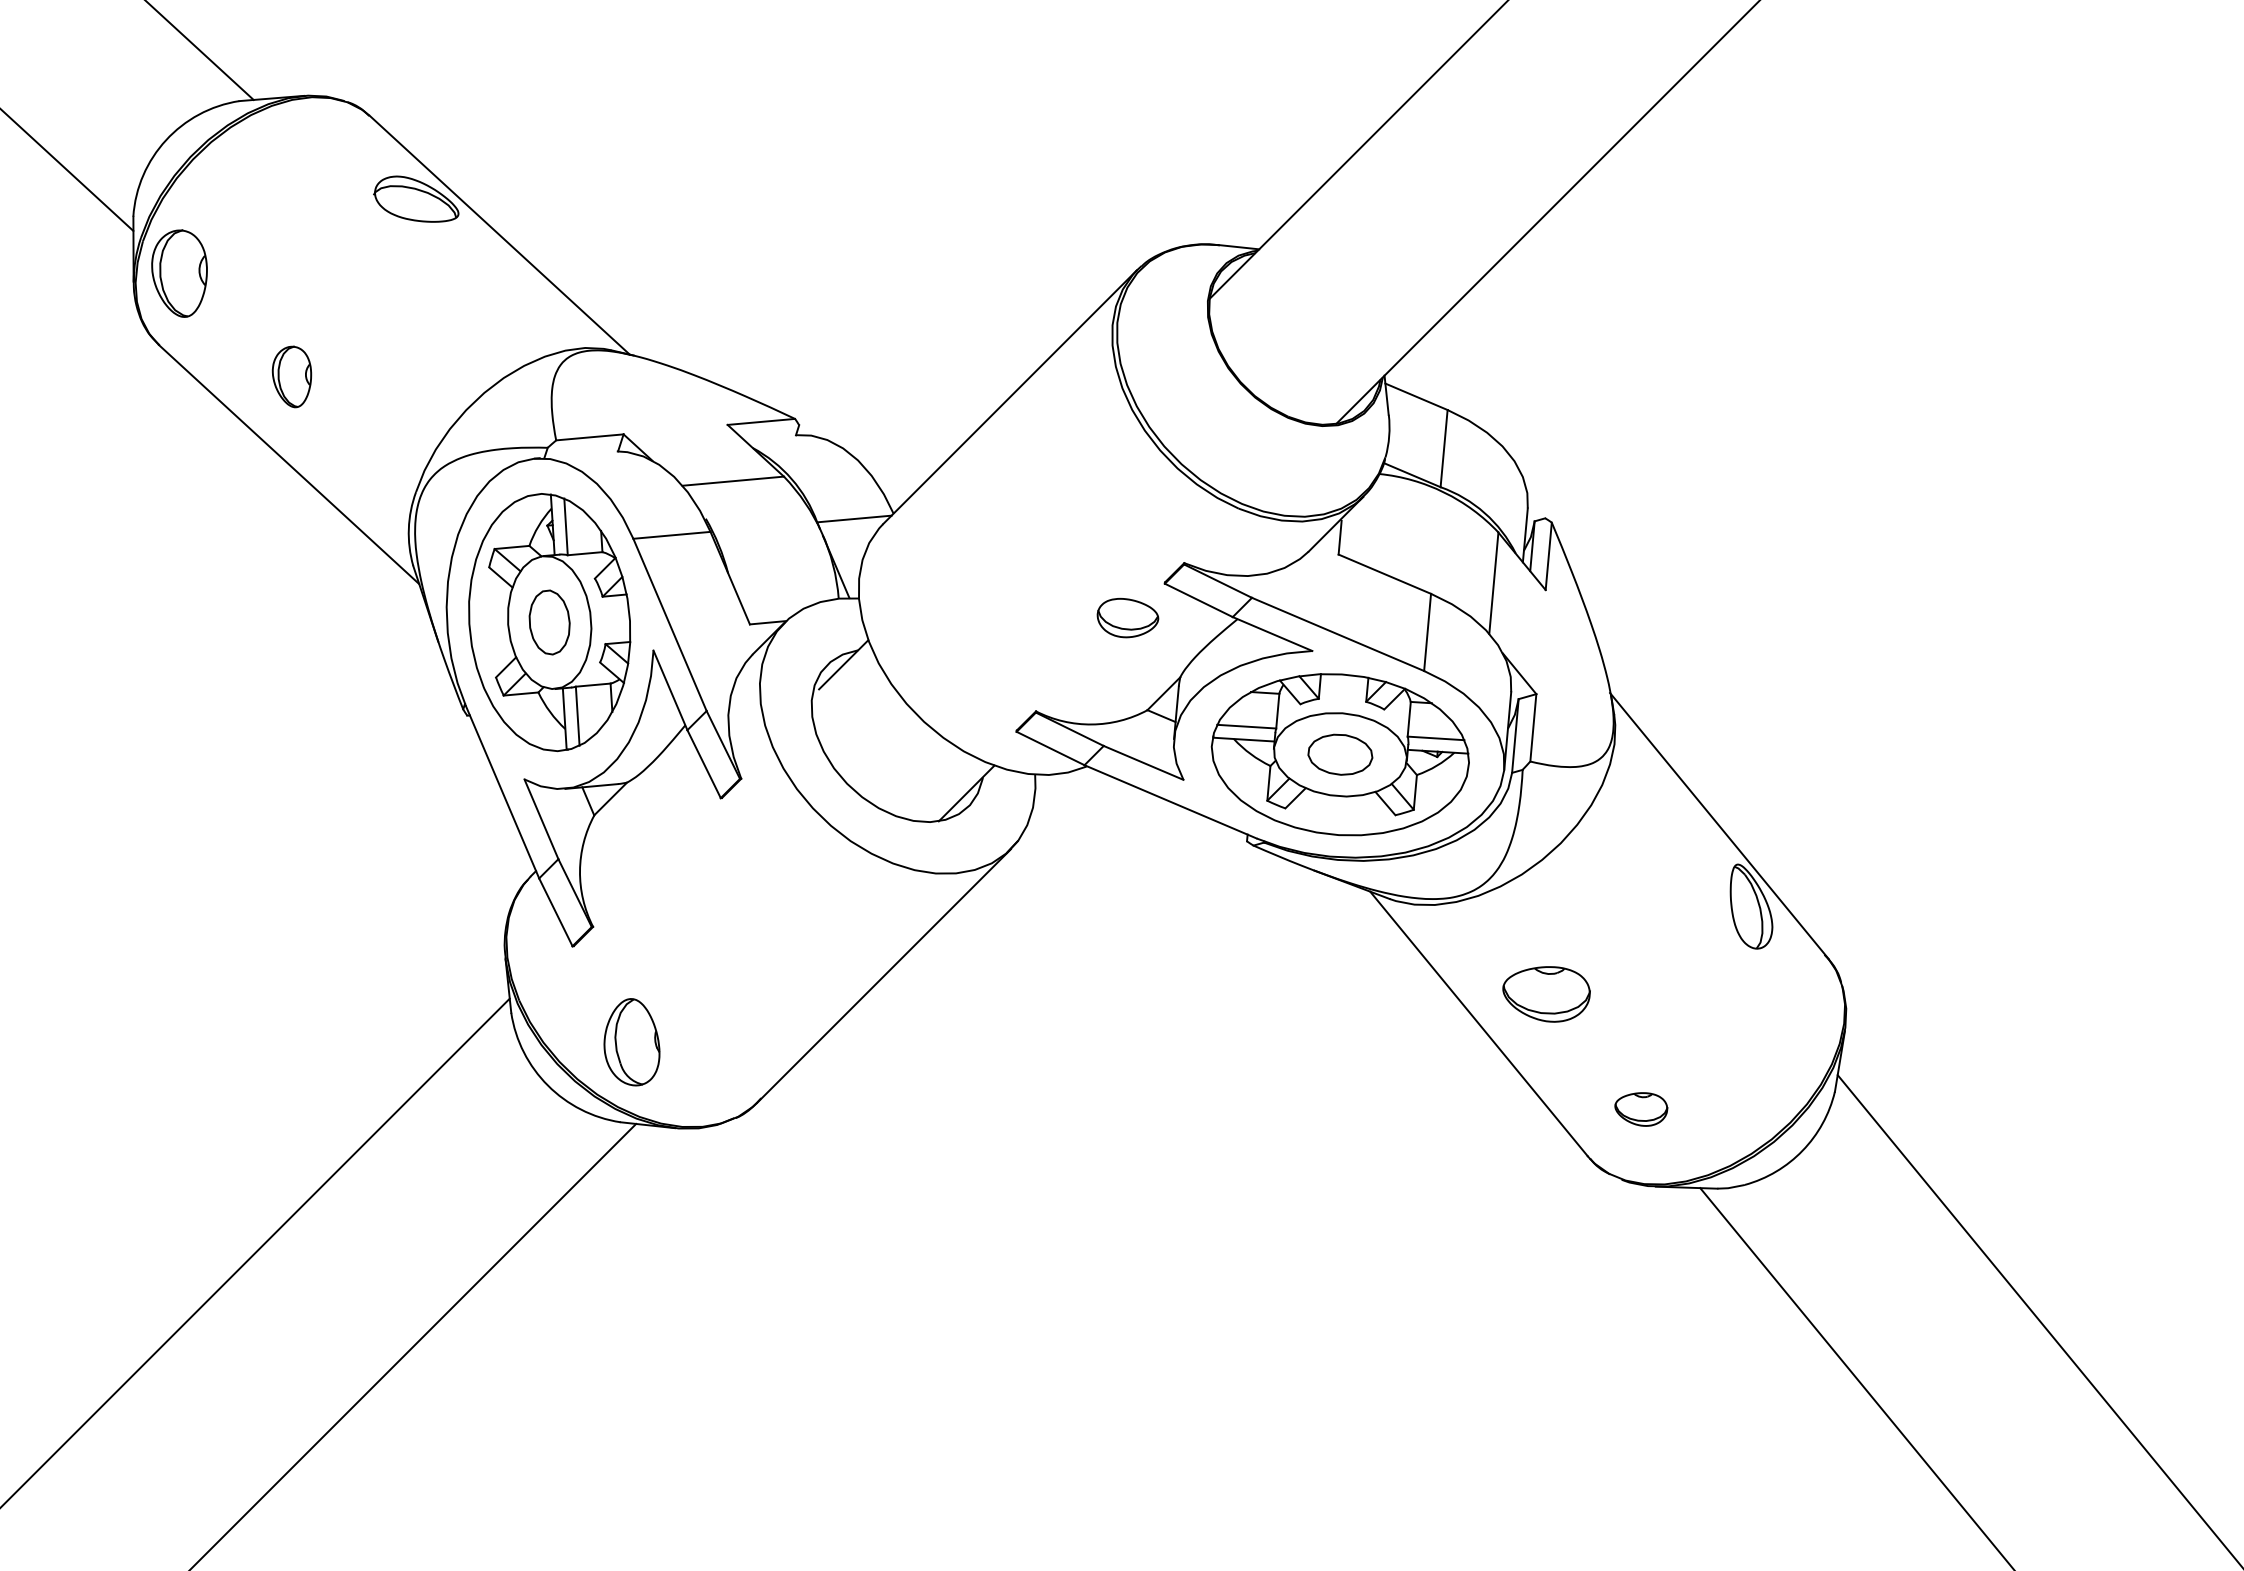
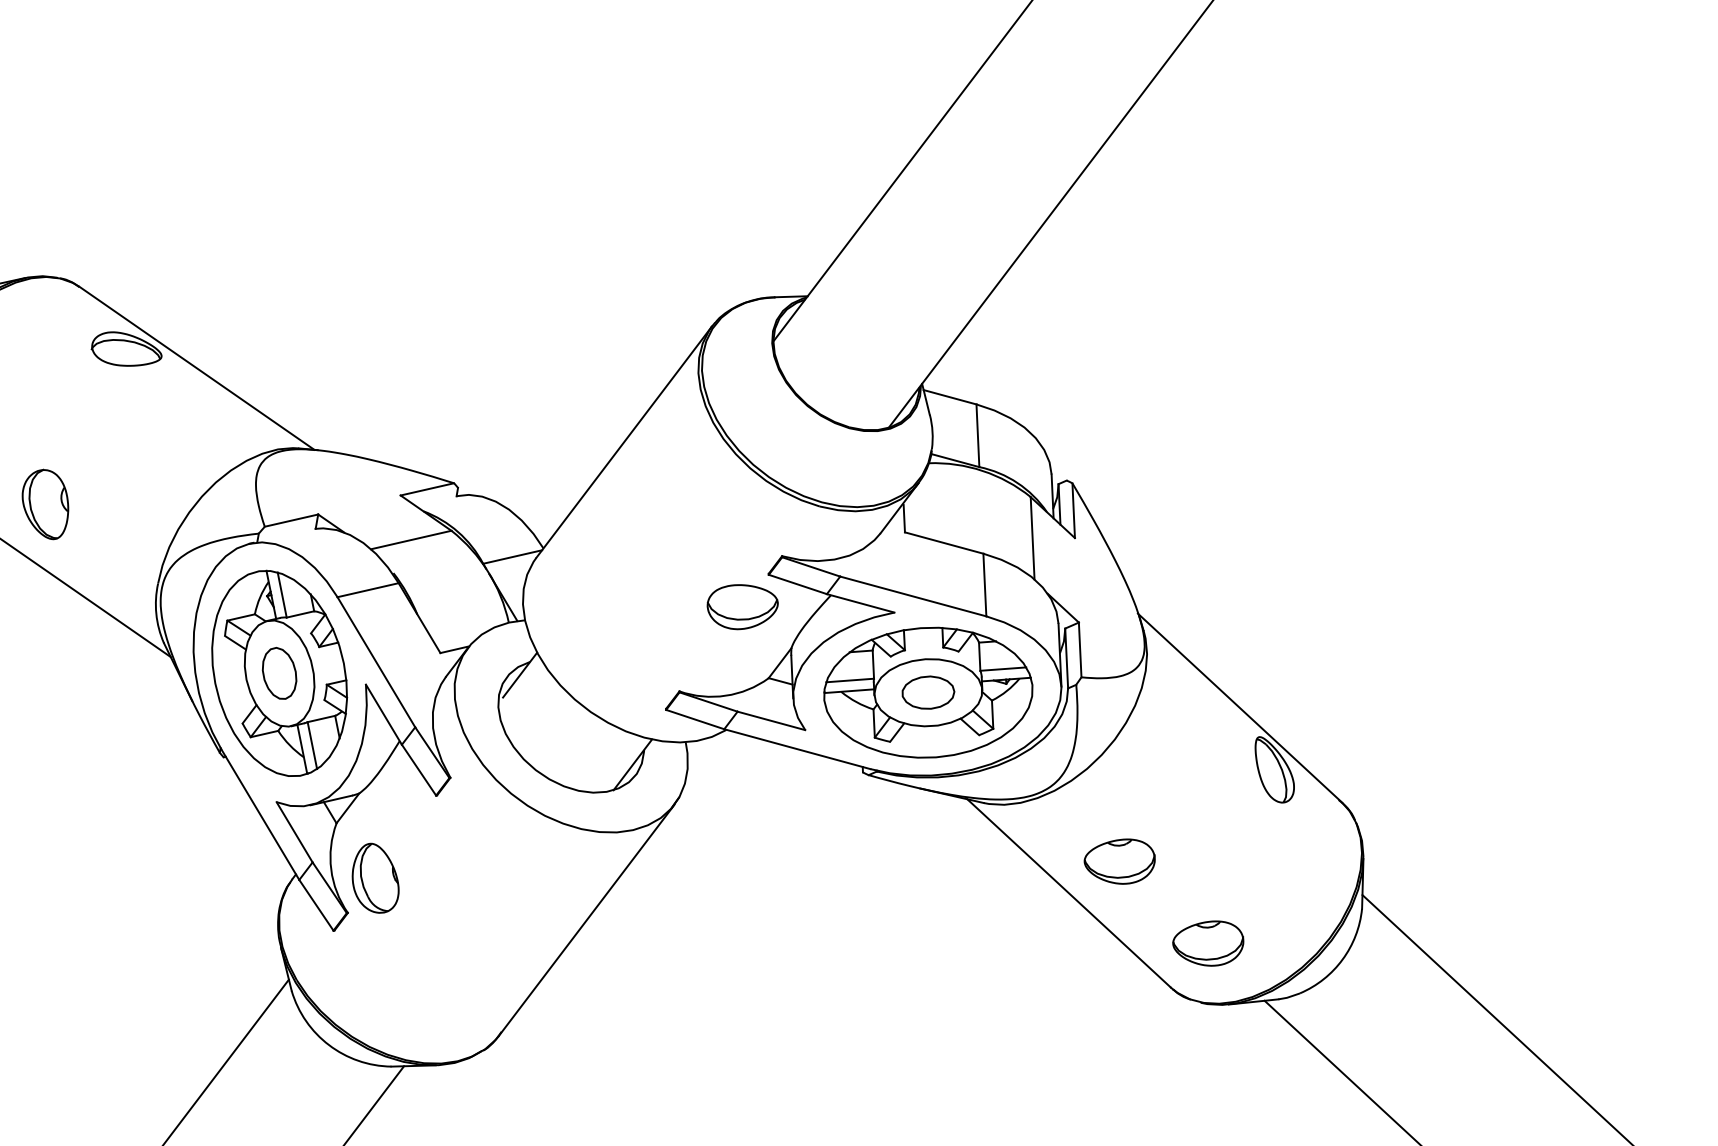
part: (291, 376) -> (45, 504), size x1.43
part: (1127, 617) -> (742, 606), size x1.43
part: (631, 1042) -> (374, 878), moved
part: (1641, 1109) -> (1208, 944), size x1.67

